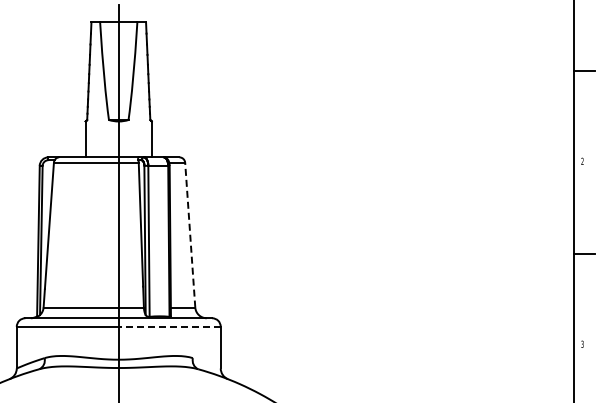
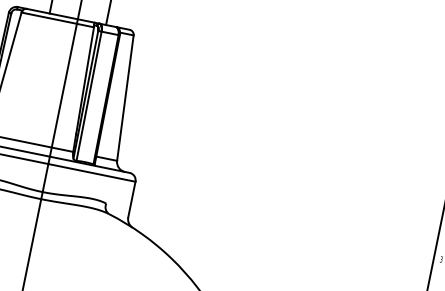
line: (190, 235) -> (125, 98), dashed -> solid
line: (169, 326) -> (91, 172), dashed -> solid

